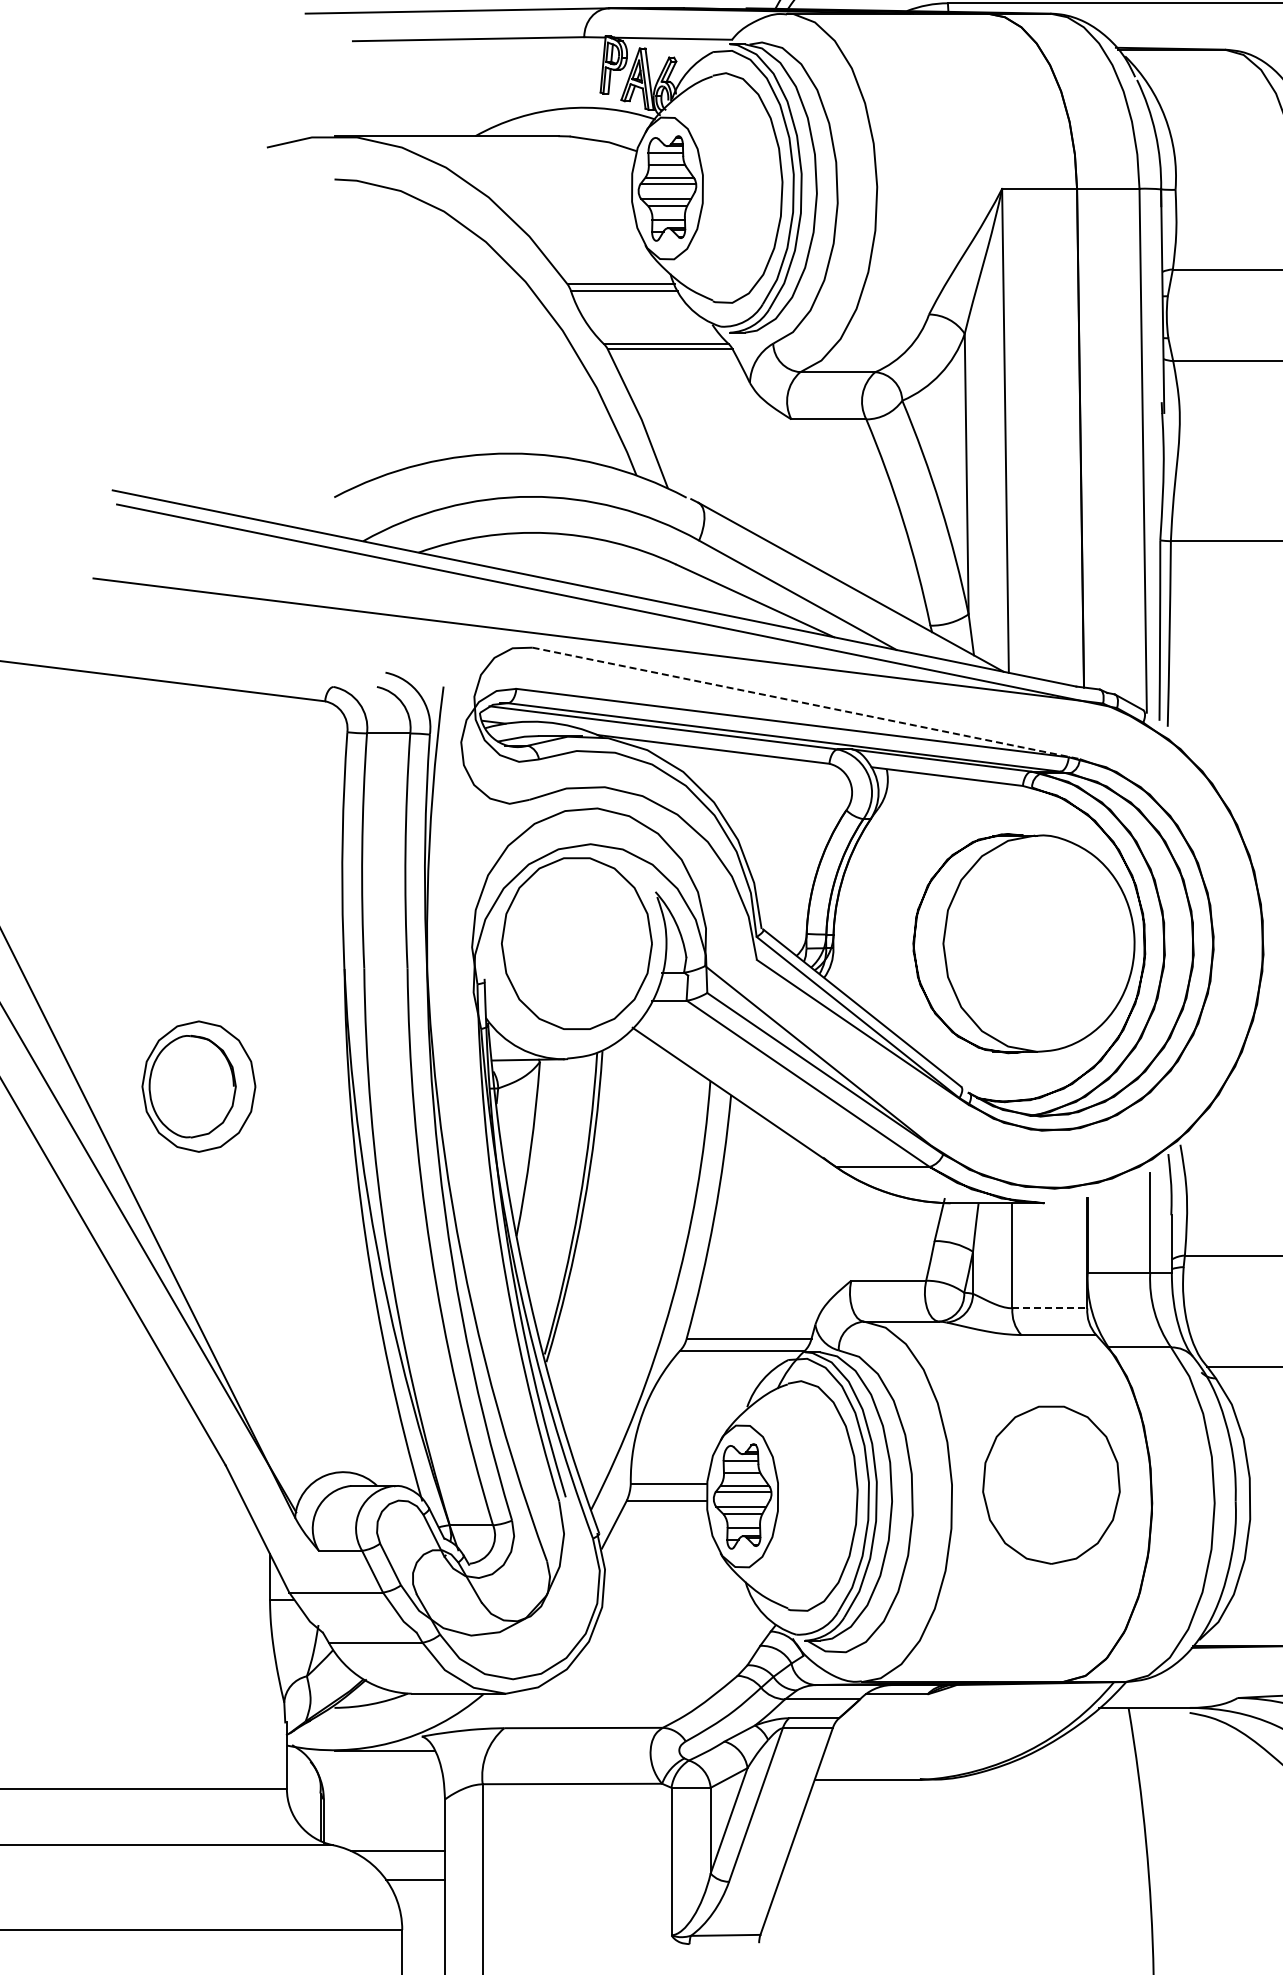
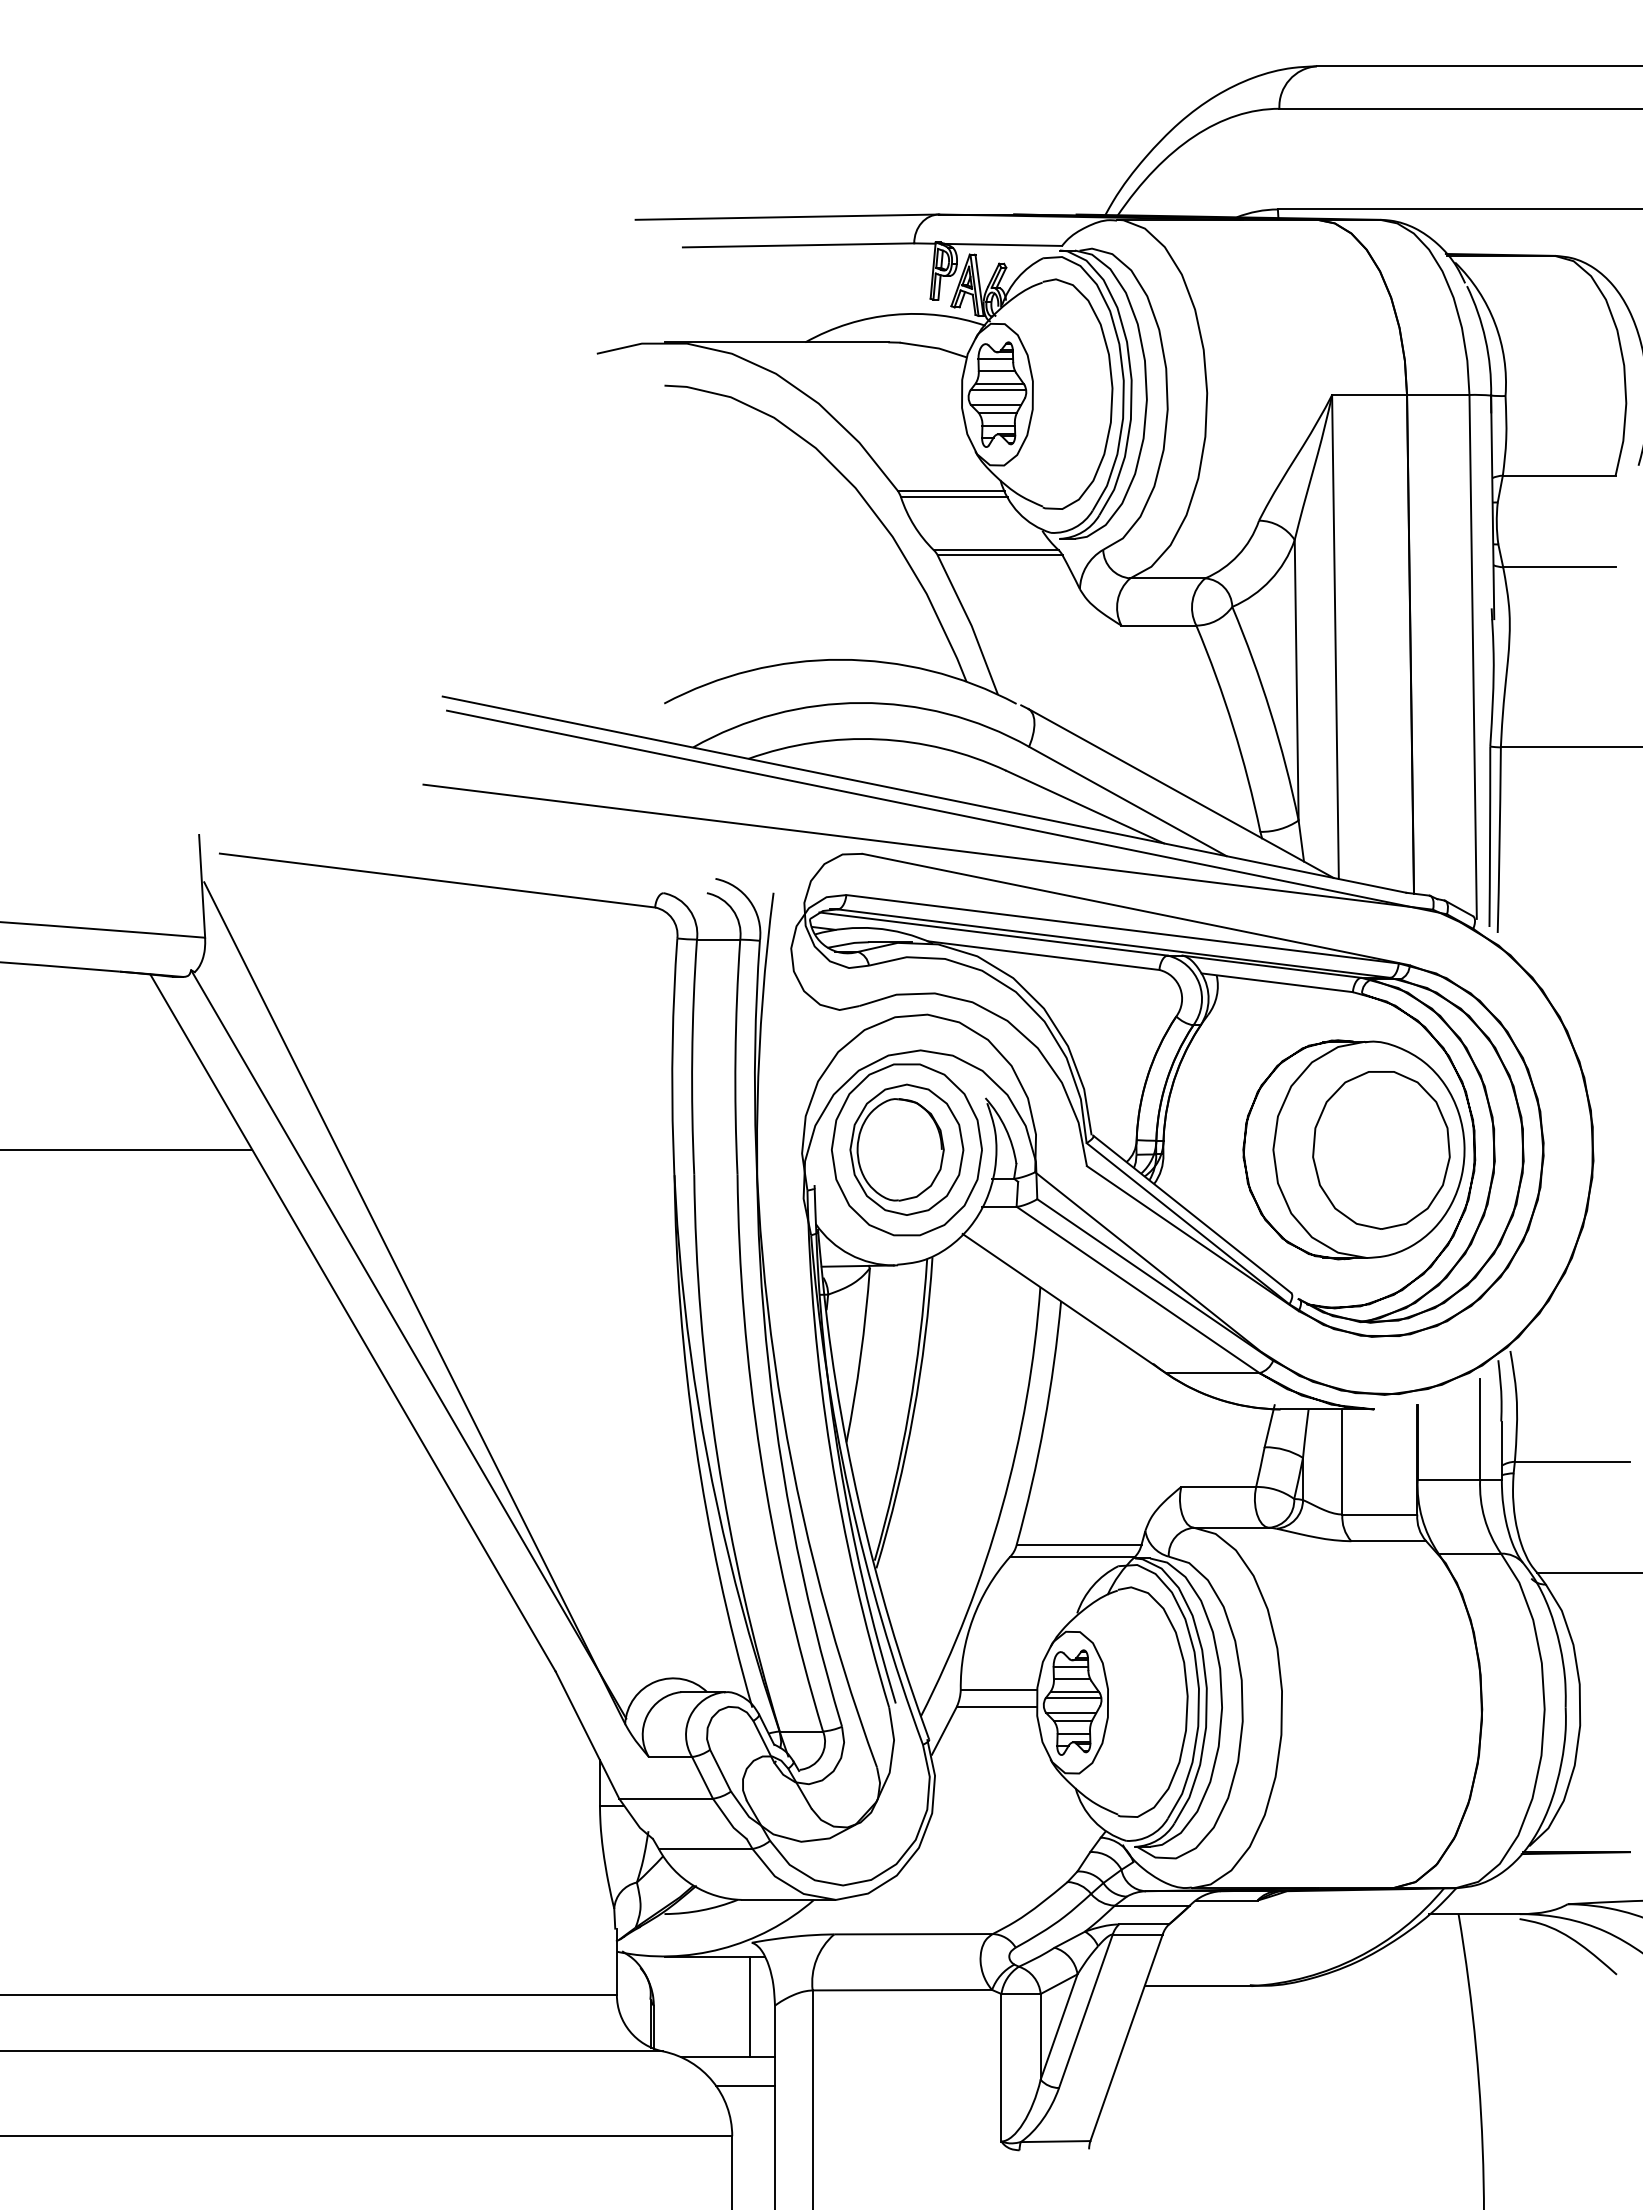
line: (806, 703) -> (1136, 909), dashed -> solid
part: (198, 1086) -> (906, 1149), moved
line: (1050, 1308) -> (1380, 1514), dashed -> solid
part: (1051, 1485) -> (1381, 1150), moved
line: (420, 1801) -> (750, 2007), added

